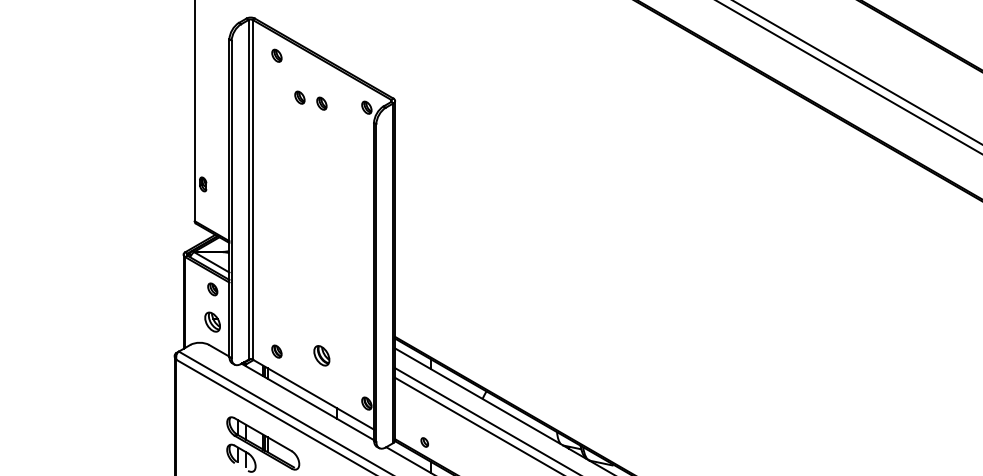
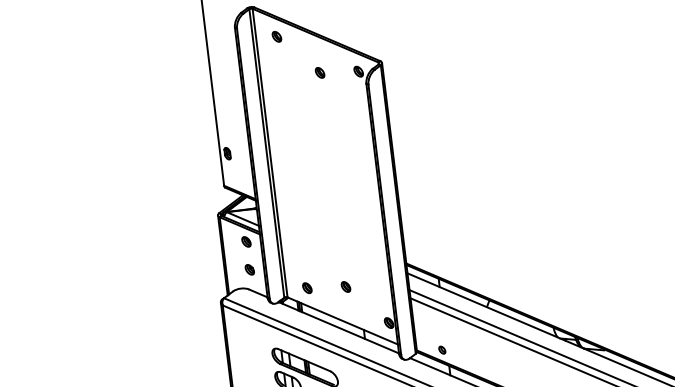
part: (299, 97) -> (300, 69), removed
part: (212, 322) -> (249, 270), size x0.62
part: (321, 355) -> (345, 286), size x0.62

